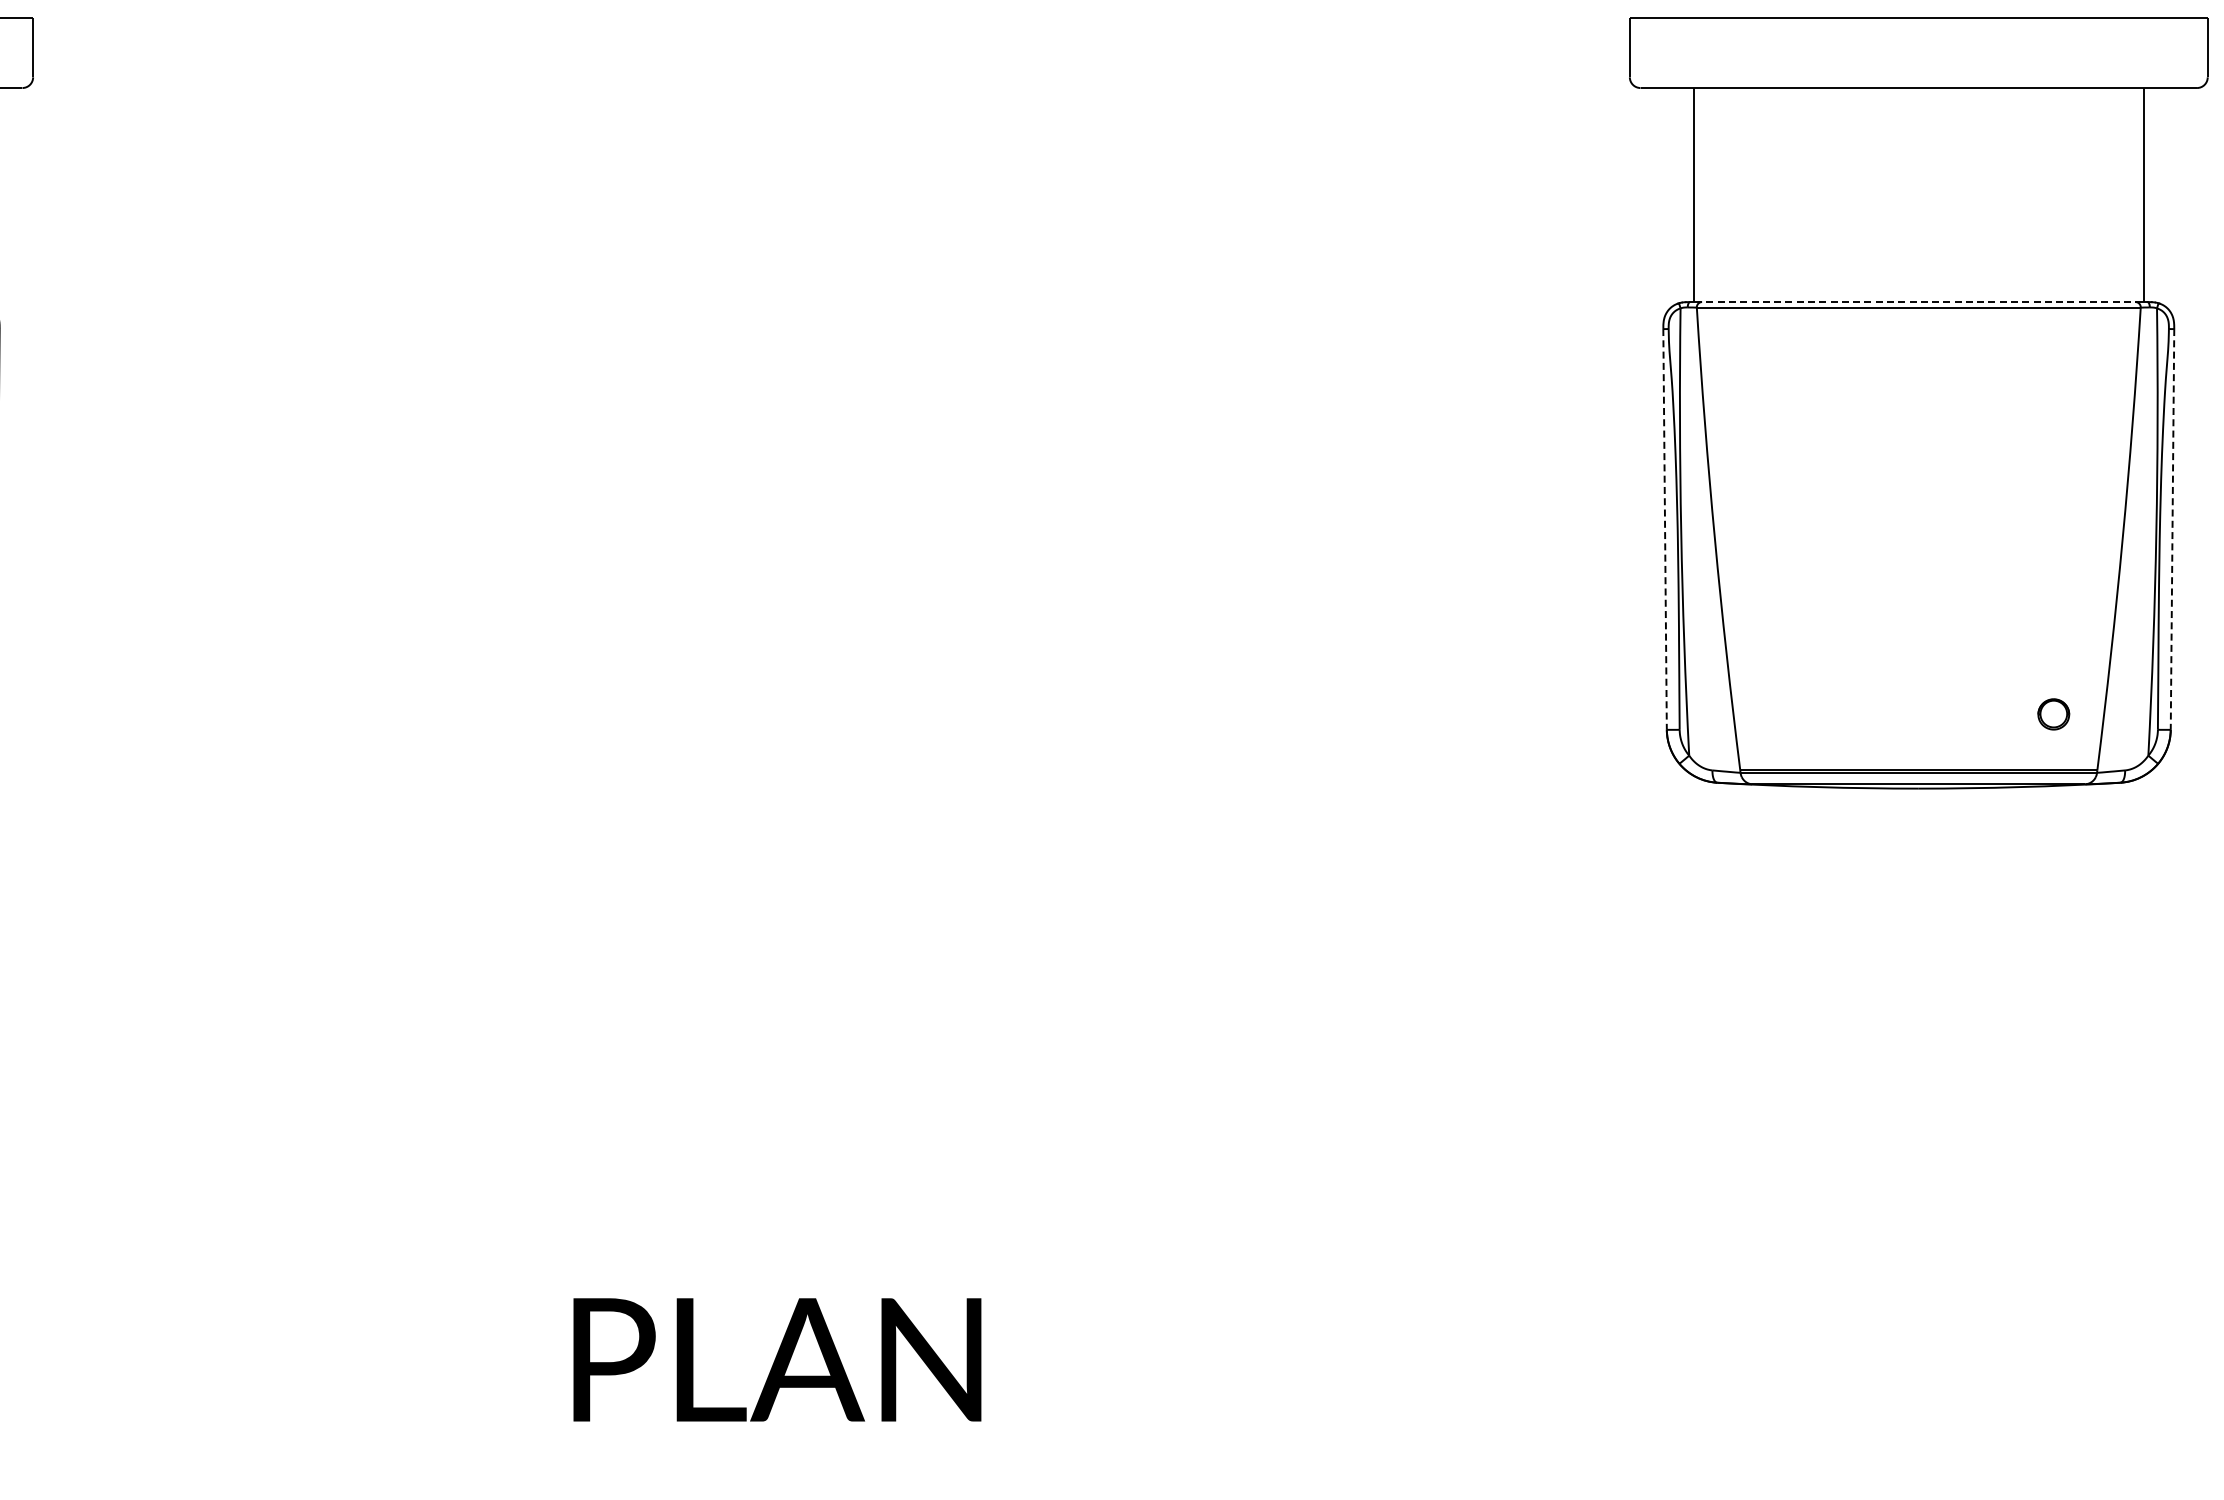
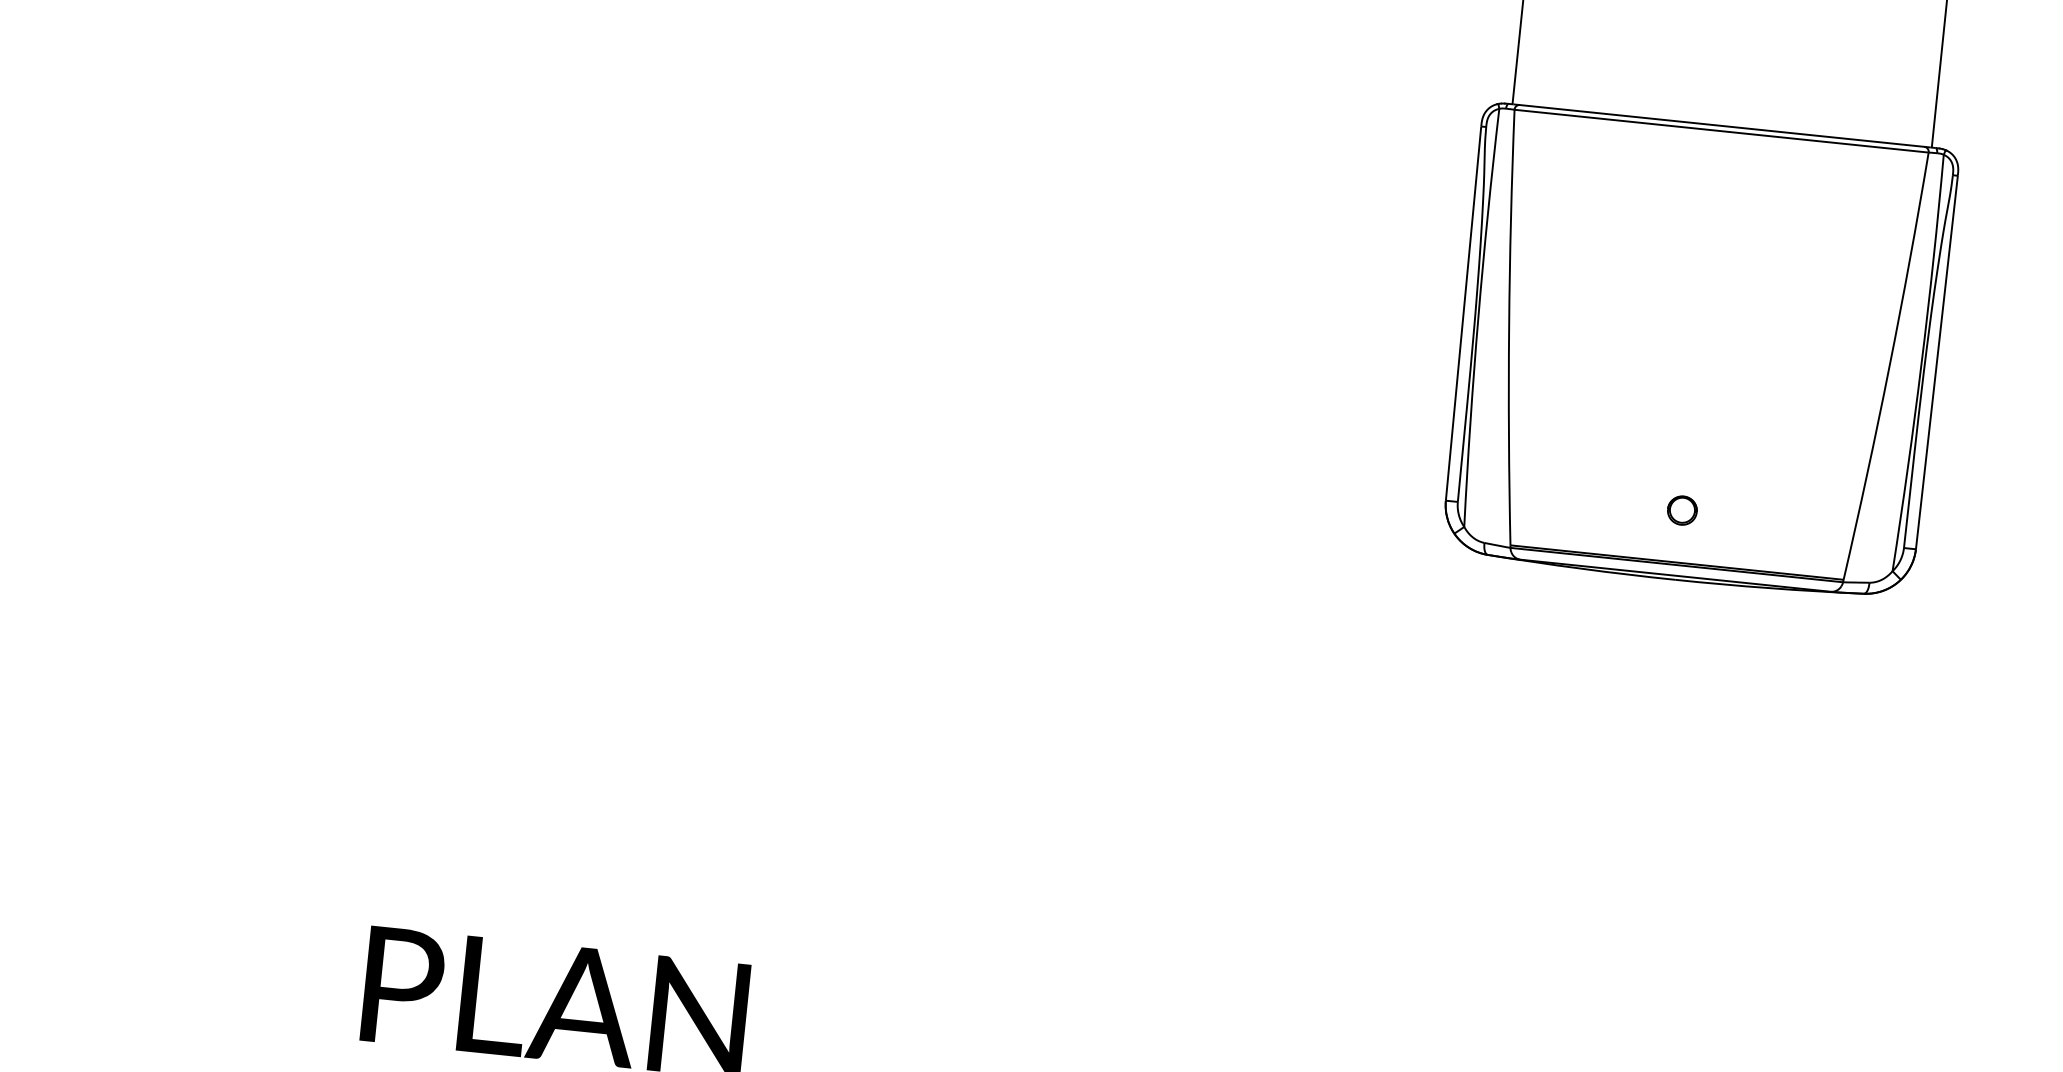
line: (1918, 302) -> (1721, 126), dashed -> solid
line: (1665, 529) -> (1463, 313), dashed -> solid
line: (2172, 529) -> (1936, 362), dashed -> solid
part: (2053, 714) -> (1682, 510), moved

